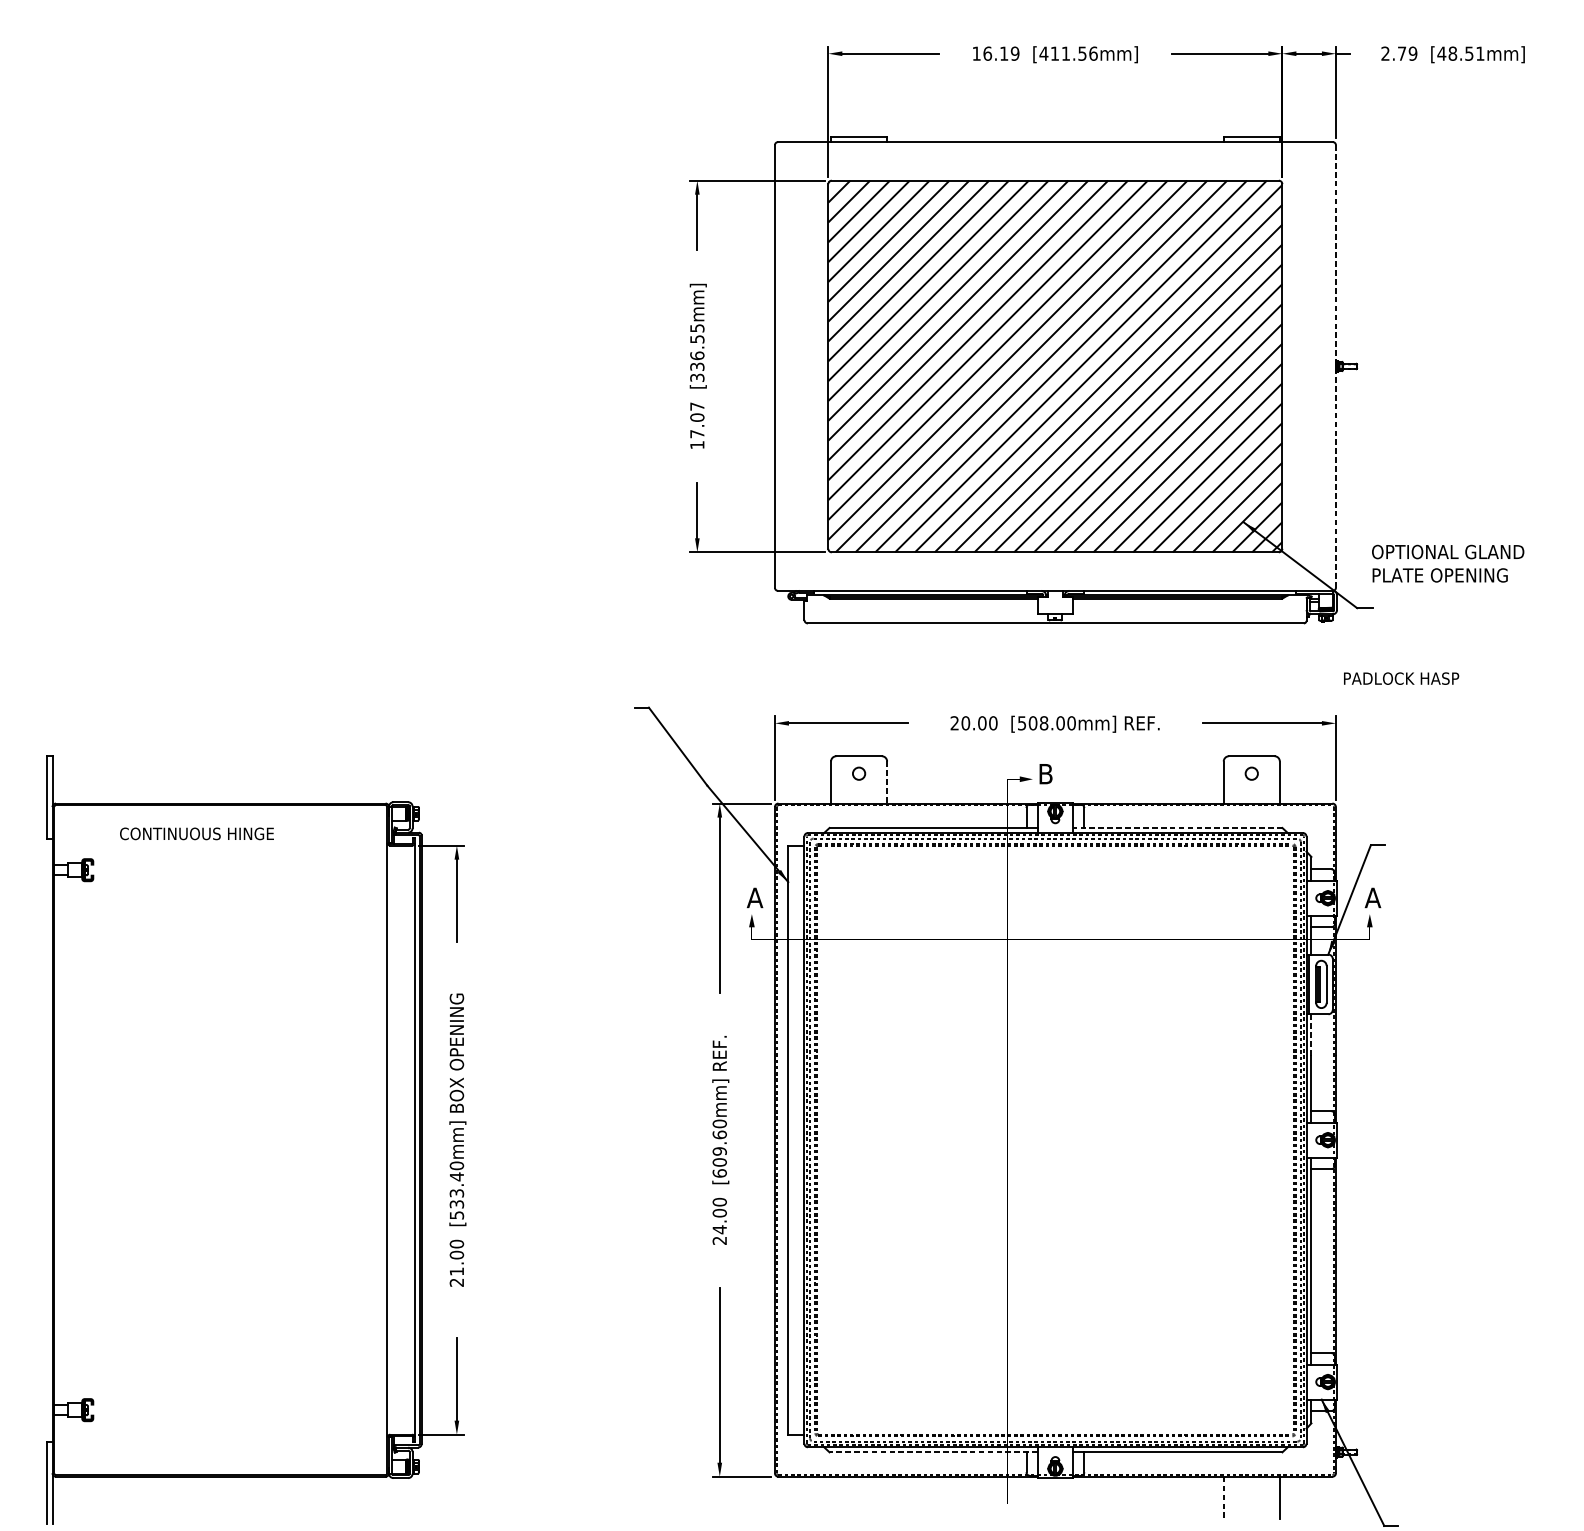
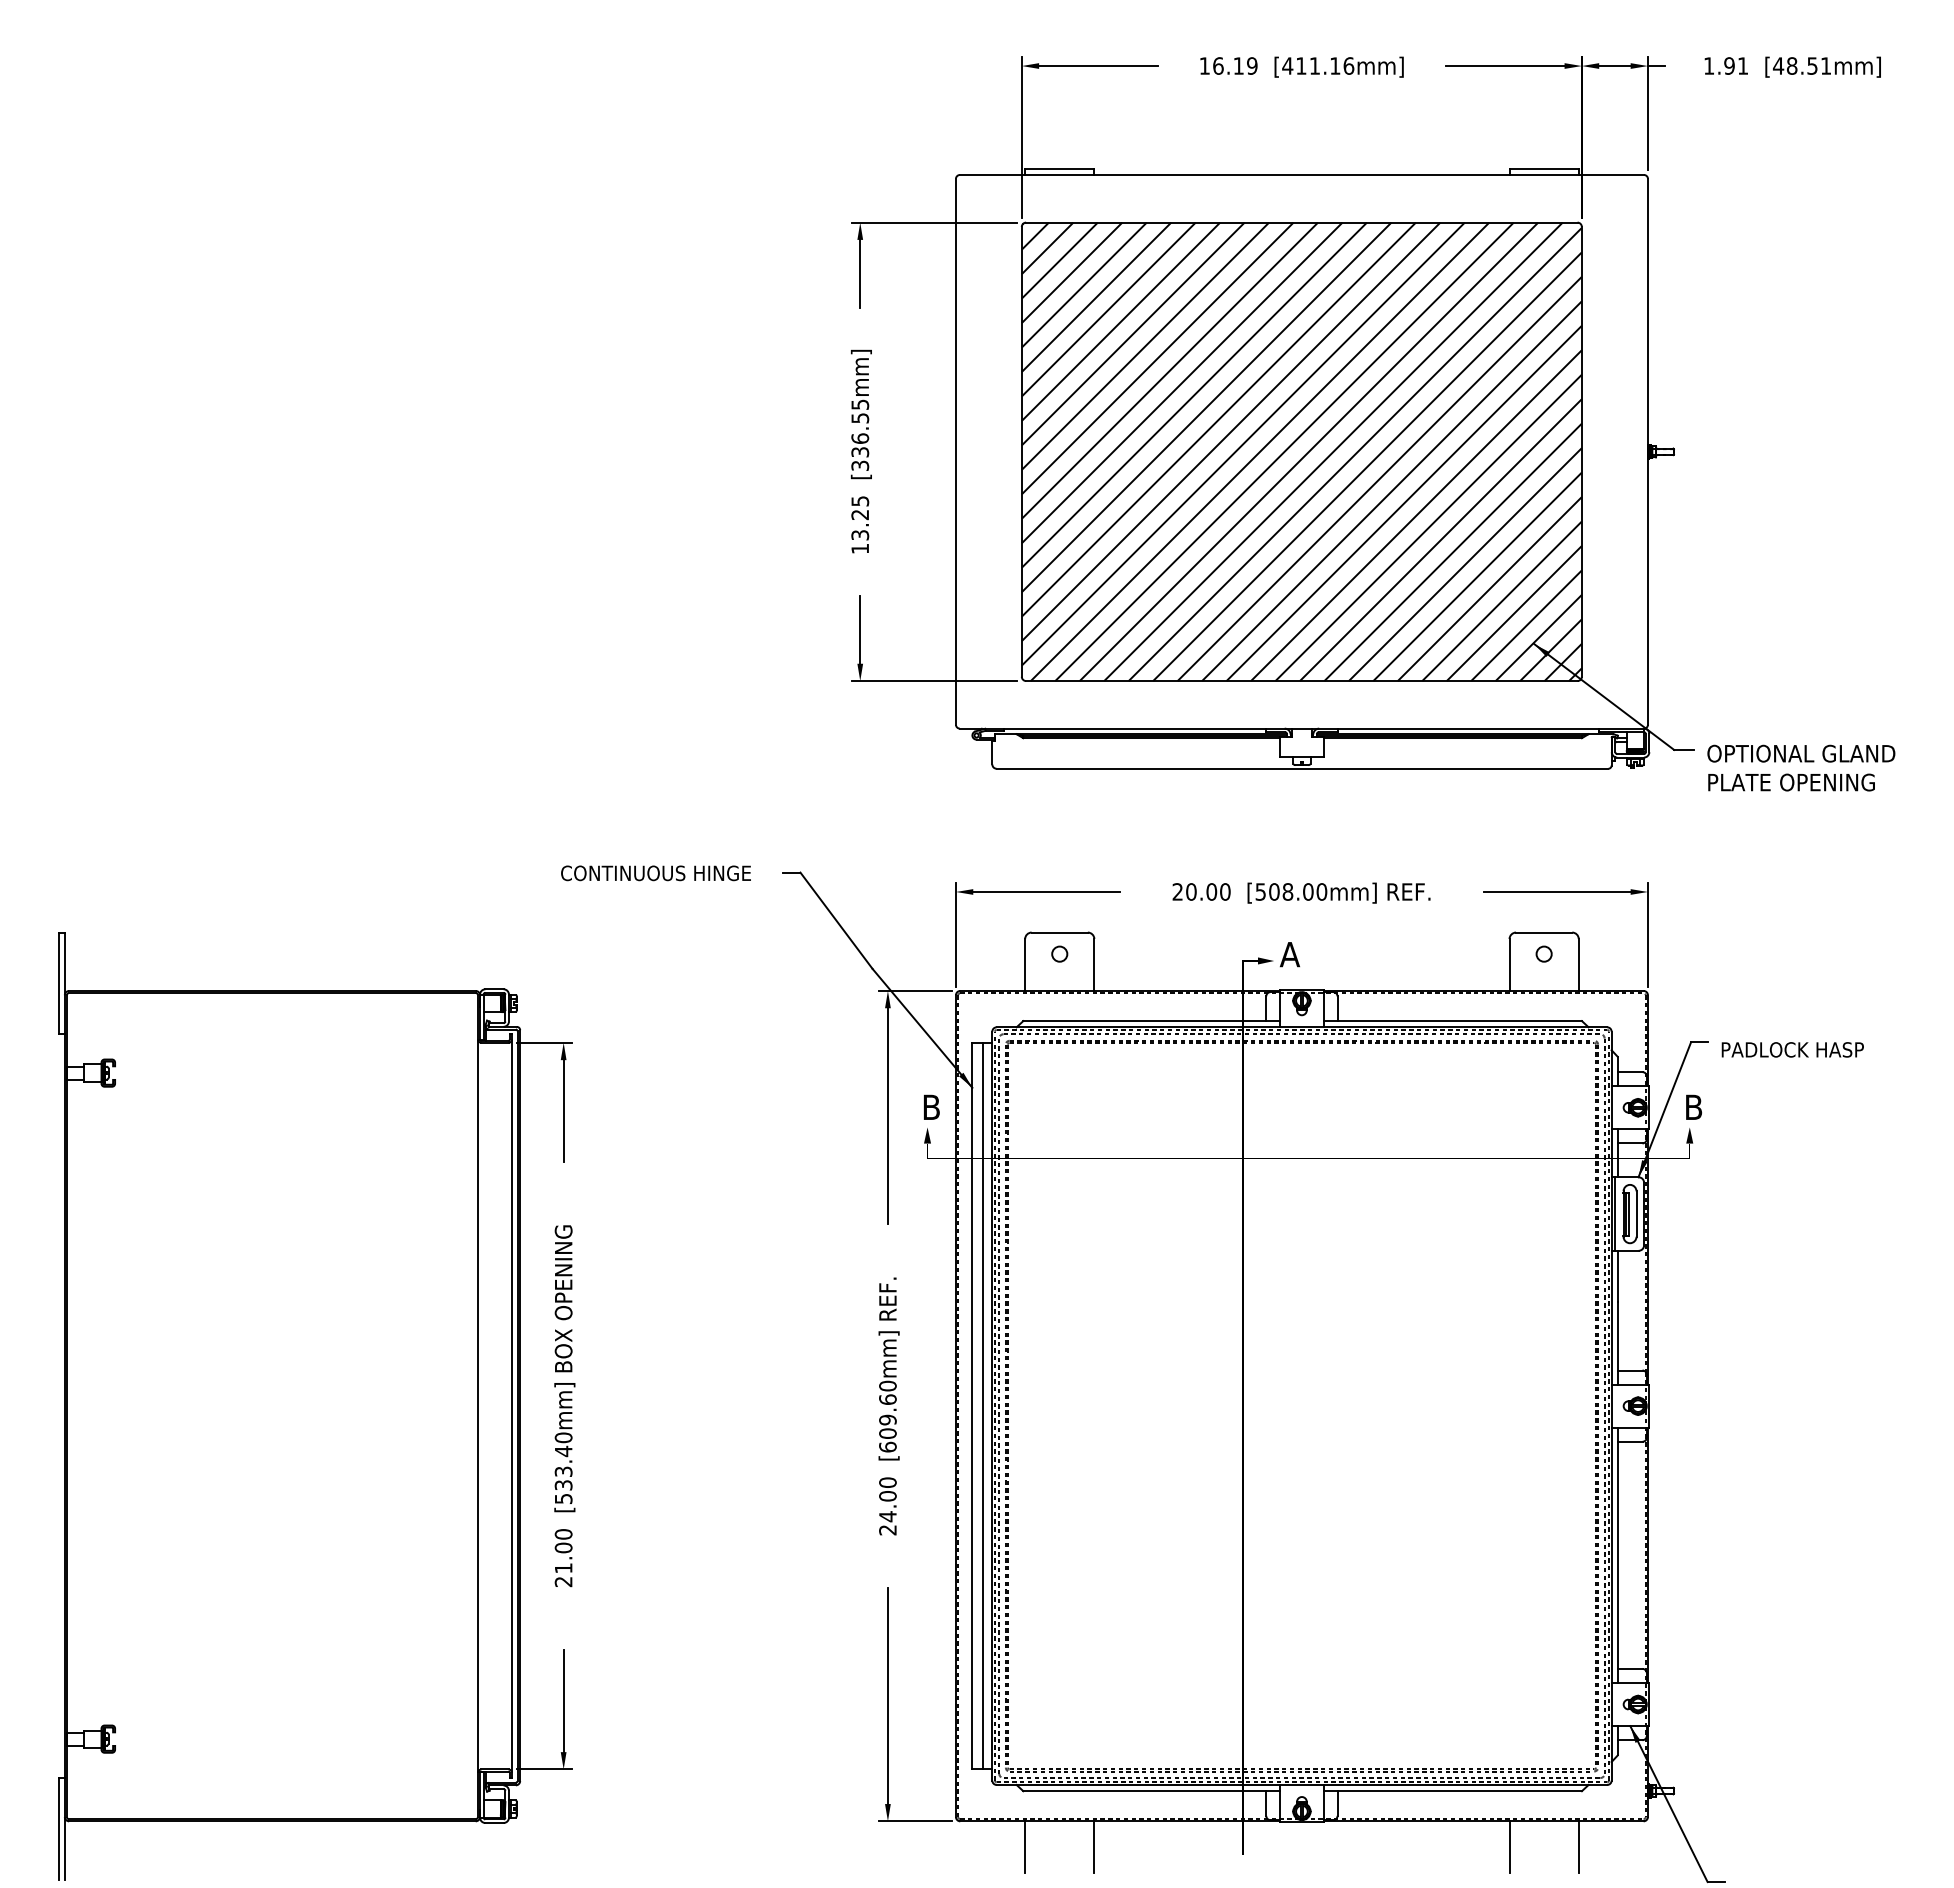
text: (1082, 53) -> (1335, 65), [411.56mm] -> [411.16mm]
text: (1399, 53) -> (1726, 65), 2.79 -> 1.91
line: (1335, 366) -> (1647, 451), dashed -> solid
text: (697, 420) -> (860, 518), 17.07 -> 13.25
text: (1448, 563) -> (1801, 767), moved
text: (1401, 678) -> (1792, 1049), moved
text: (1045, 774) -> (1289, 954), B -> A
line: (887, 782) -> (1094, 964), dashed -> solid
line: (1177, 828) -> (1452, 1021), dashed -> solid
text: (196, 834) -> (655, 873), moved
text: (755, 897) -> (931, 1106), A -> B
text: (1372, 897) -> (1693, 1106), A -> B
line: (1311, 1035) -> (1617, 1276), dashed -> solid
line: (797, 1139) -> (983, 1405), added
line: (933, 1452) -> (1151, 1791), dashed -> solid
line: (831, 1497) -> (1025, 1847), added
line: (887, 1497) -> (1094, 1847), added
line: (1223, 1497) -> (1509, 1847), dashed -> solid

